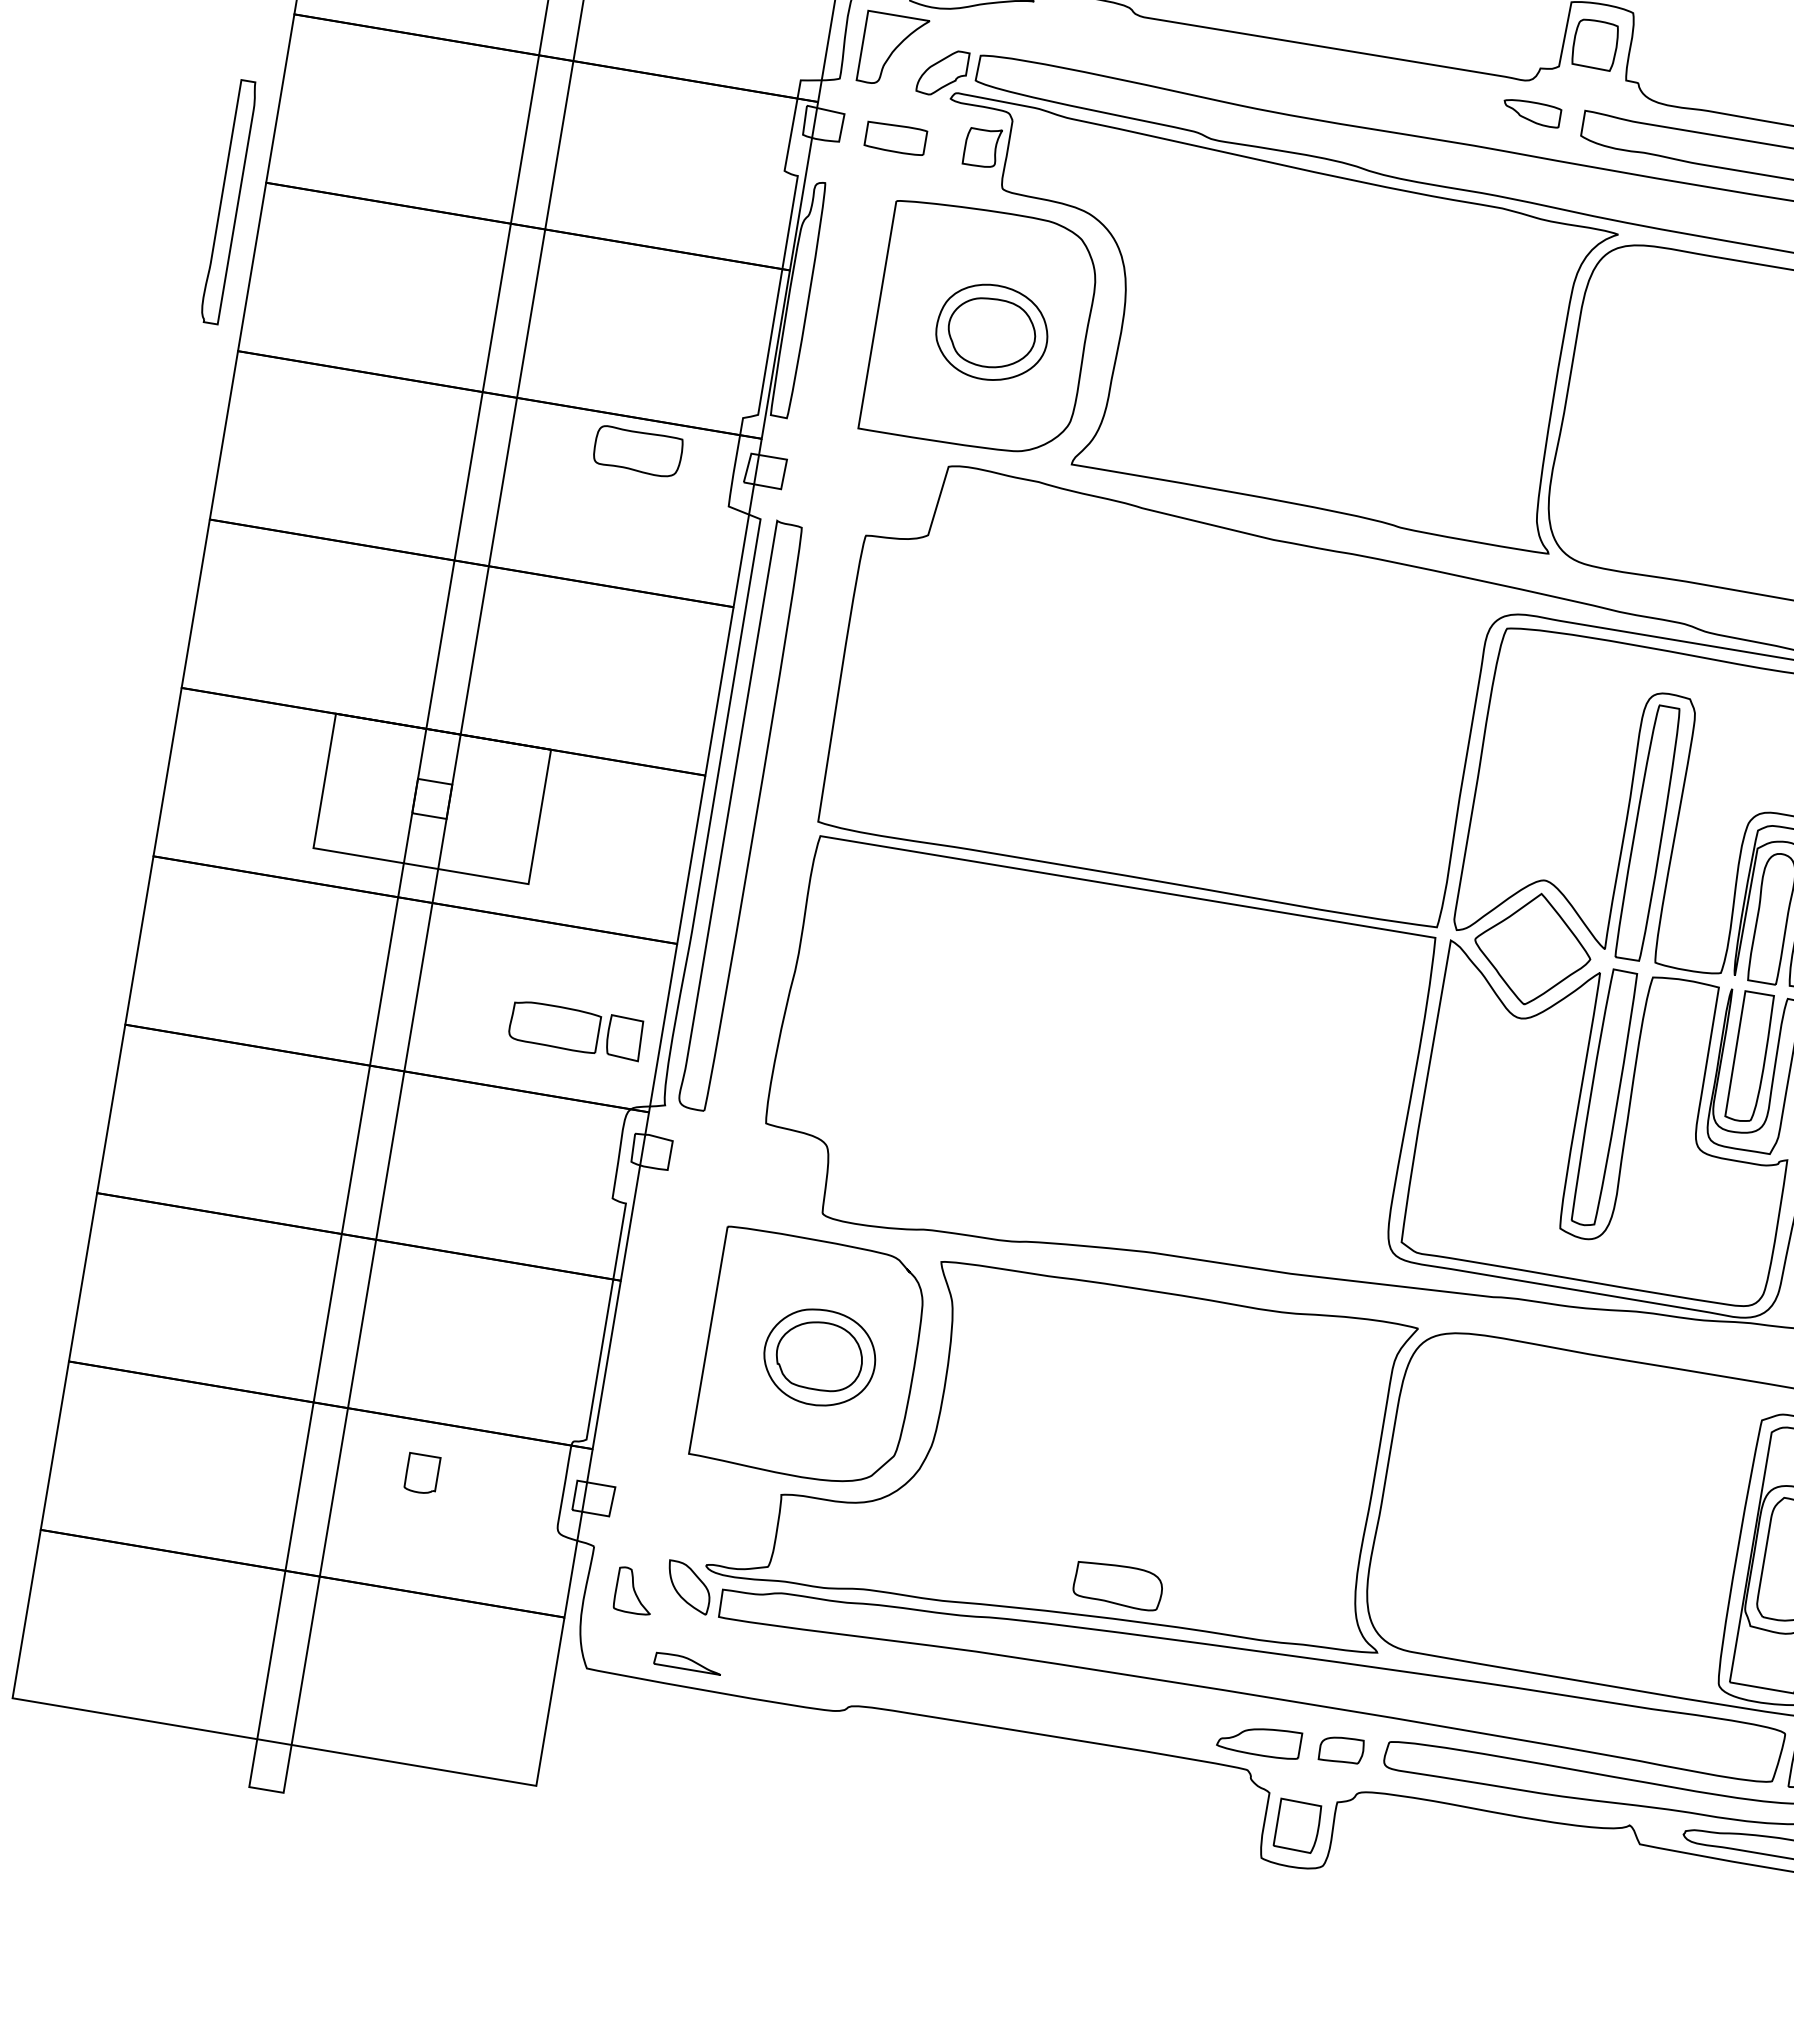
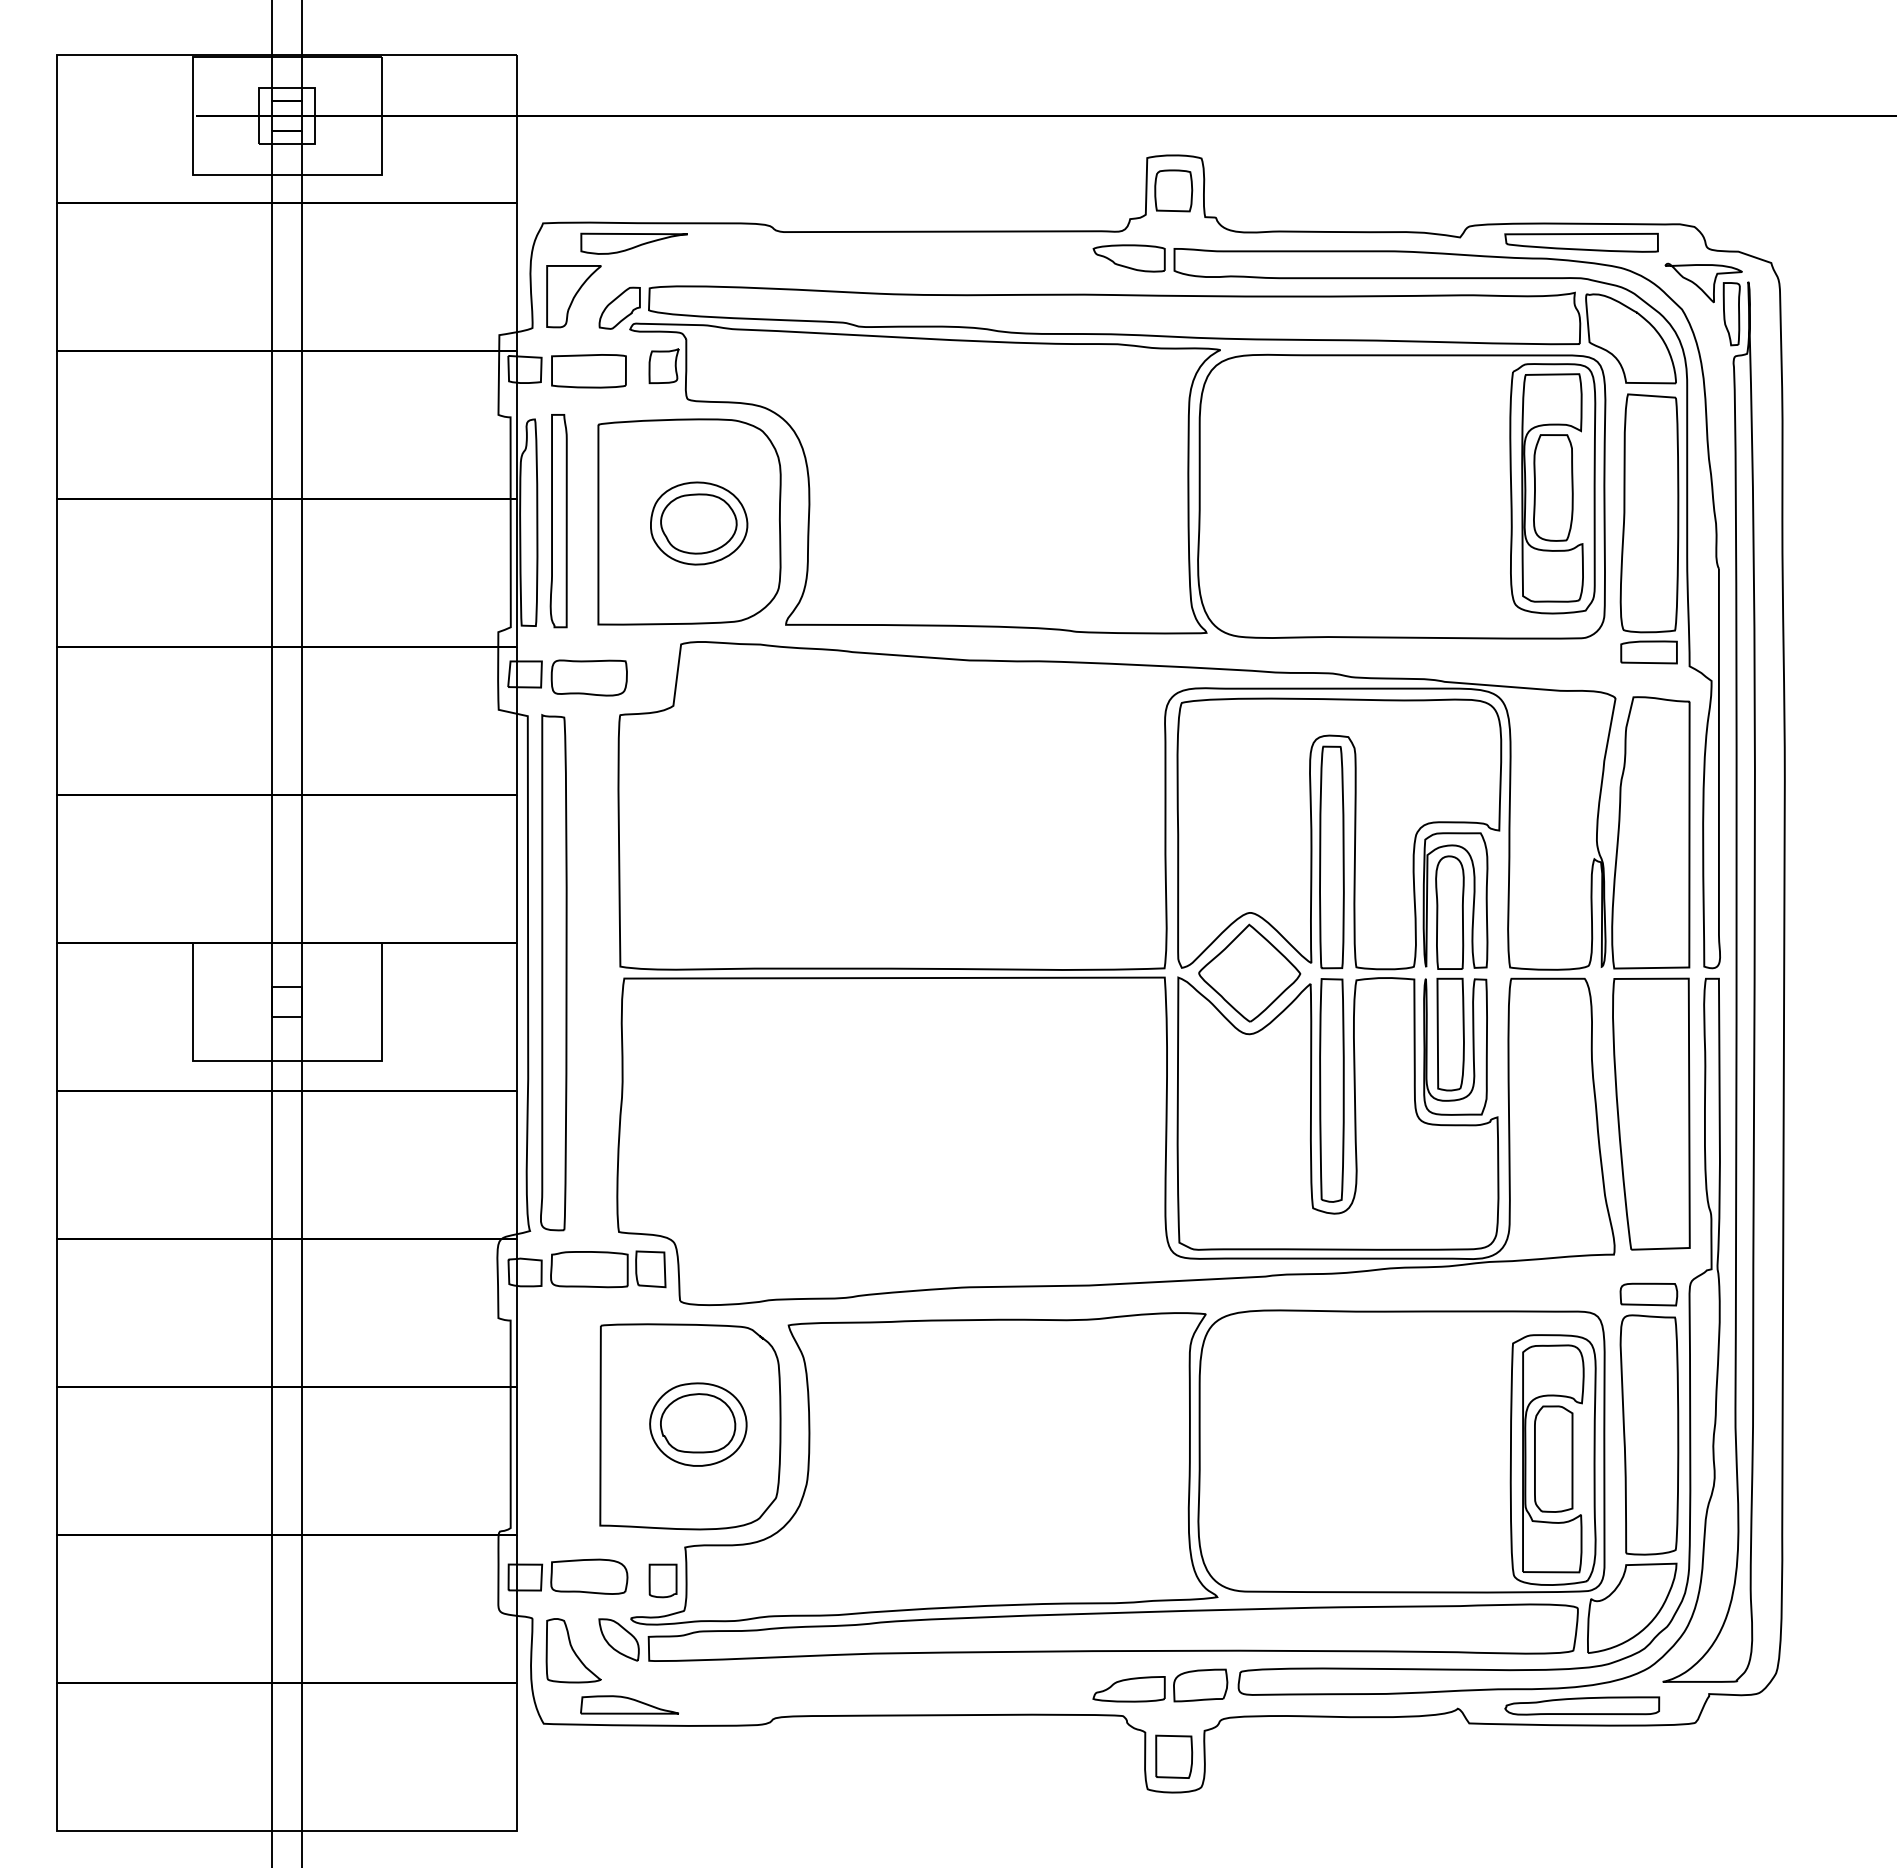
part: (1531, 112) -> (1128, 258), size x1.43
part: (895, 138) -> (588, 371), size x1.43
part: (228, 202) -> (558, 521), moved
part: (637, 451) -> (588, 677), moved
part: (576, 1030) -> (608, 1269), moved
part: (421, 1473) -> (662, 1580), moved
part: (1118, 1585) -> (589, 1576), moved
part: (634, 1590) -> (573, 1650), size x1.67
part: (688, 1662) -> (629, 1704), size x1.67
part: (1341, 1749) -> (1200, 1685), size x1.43

